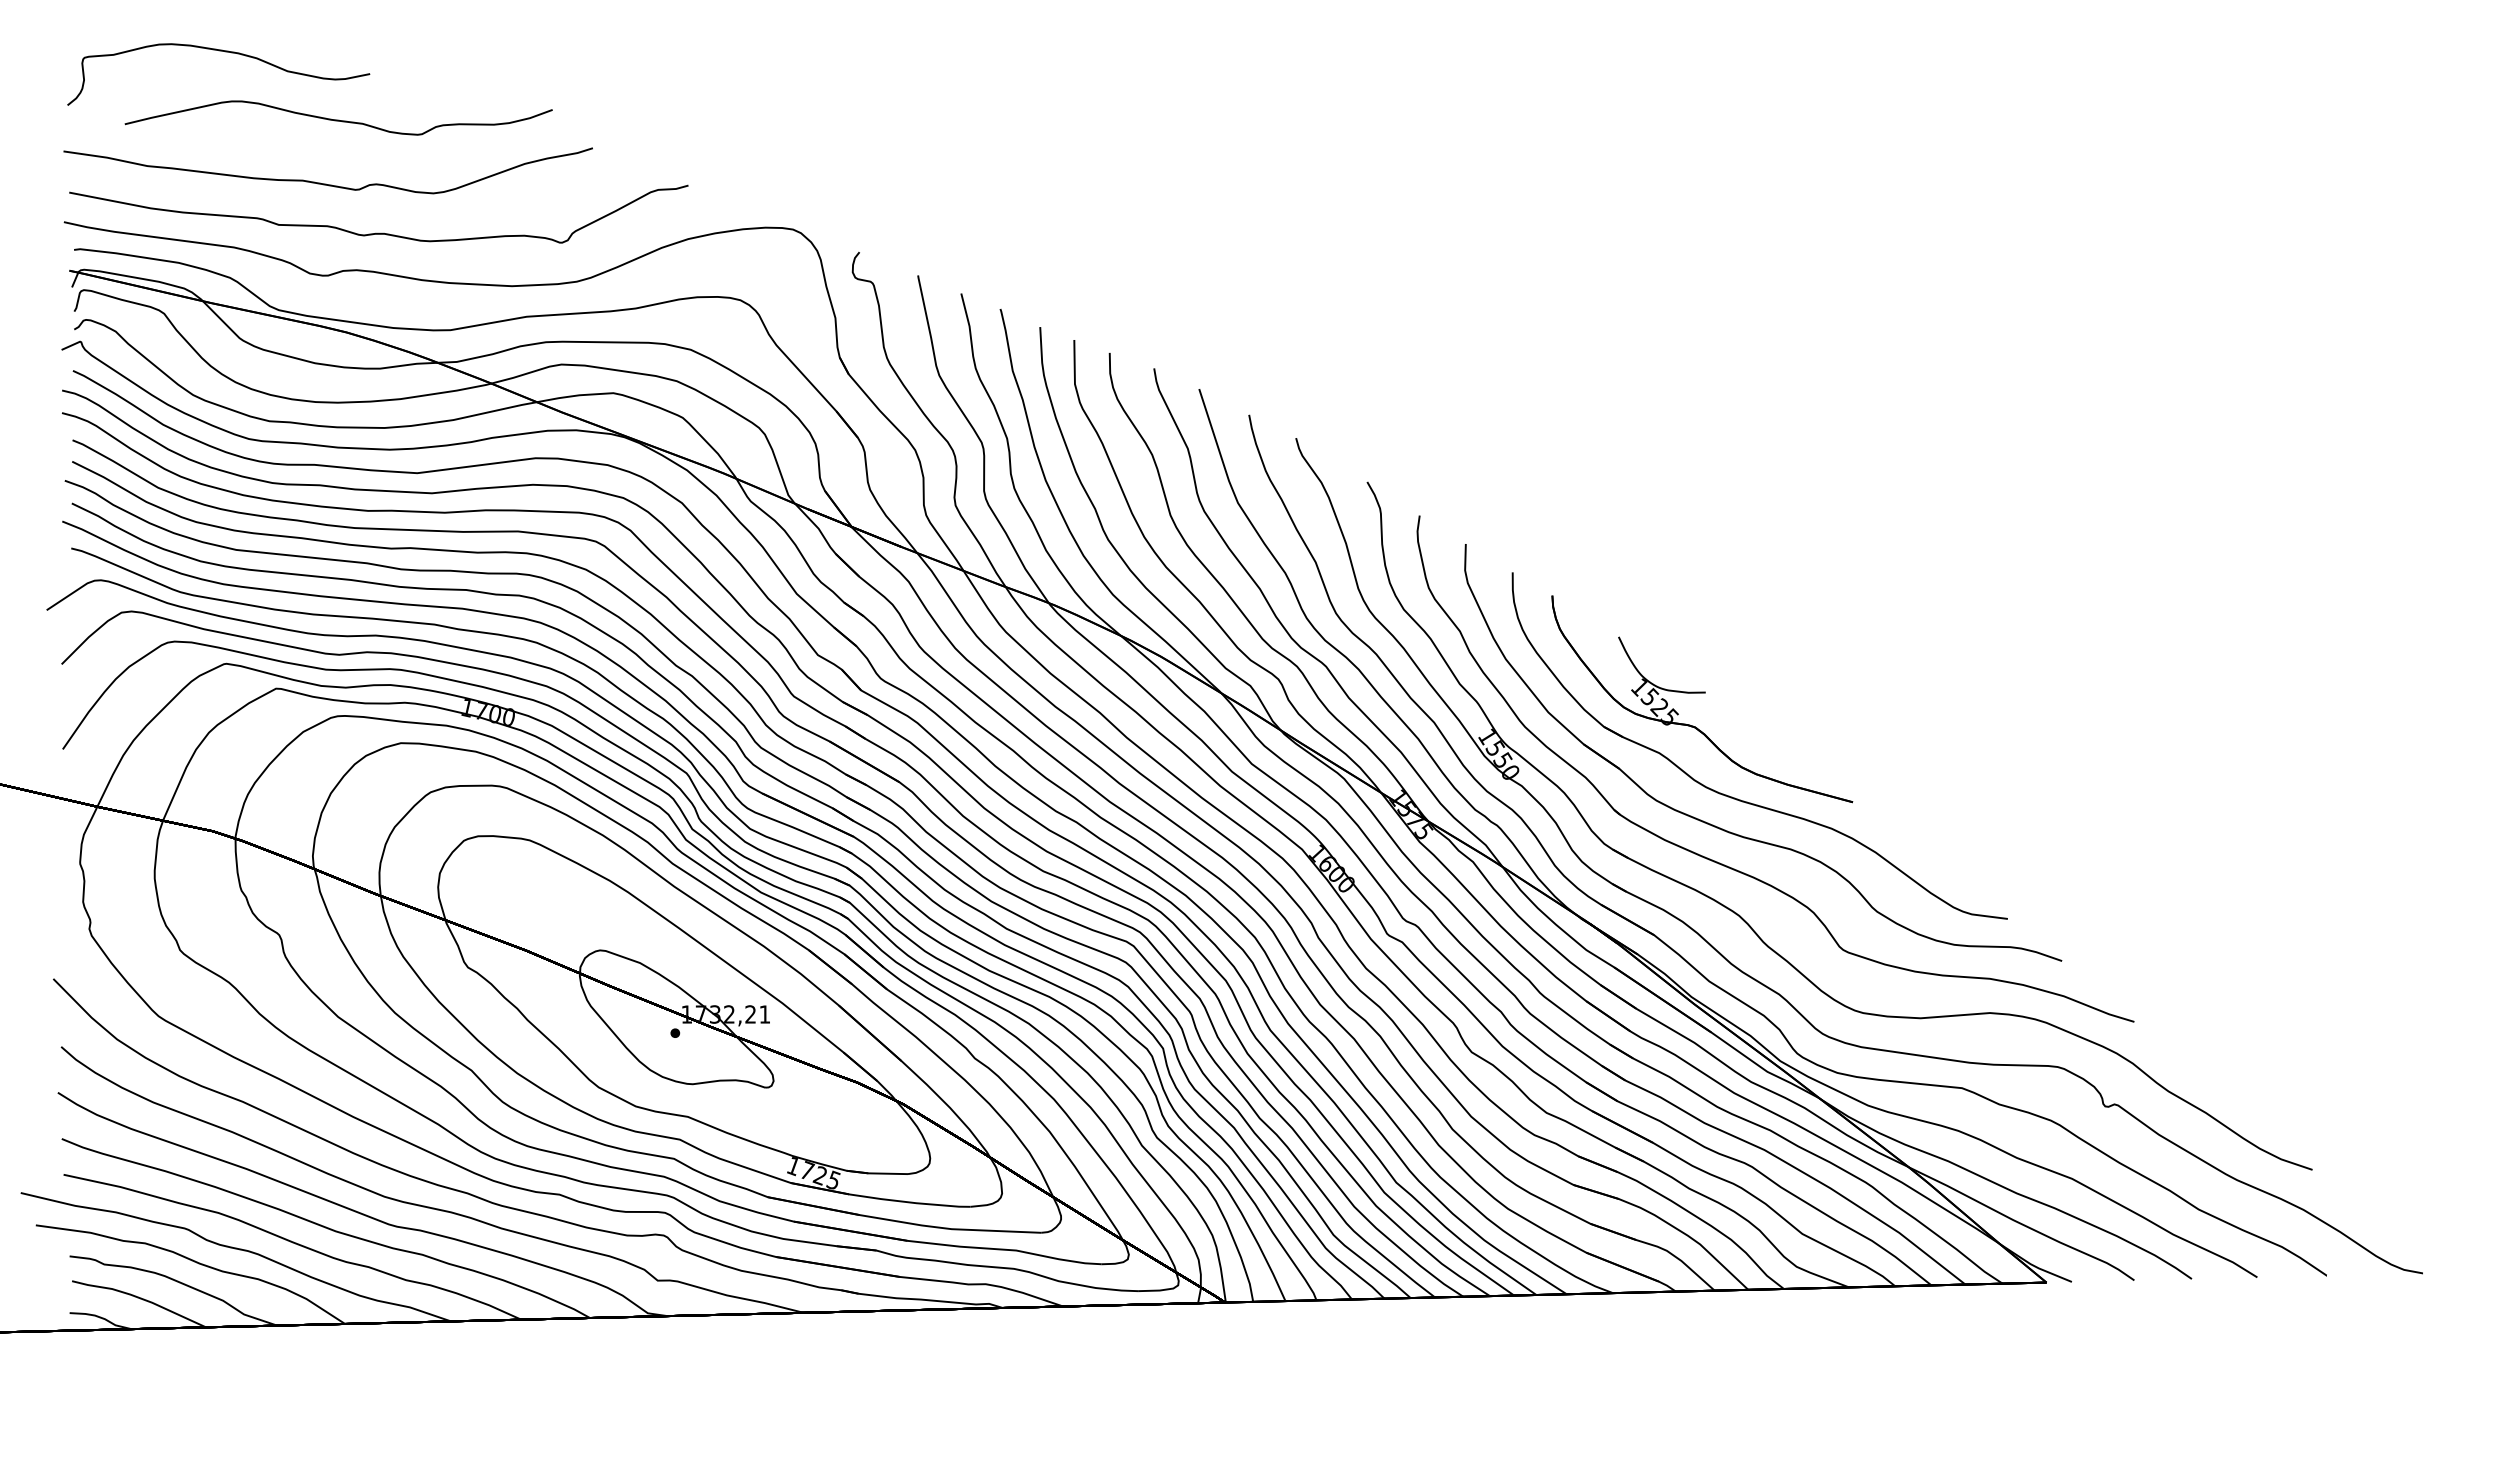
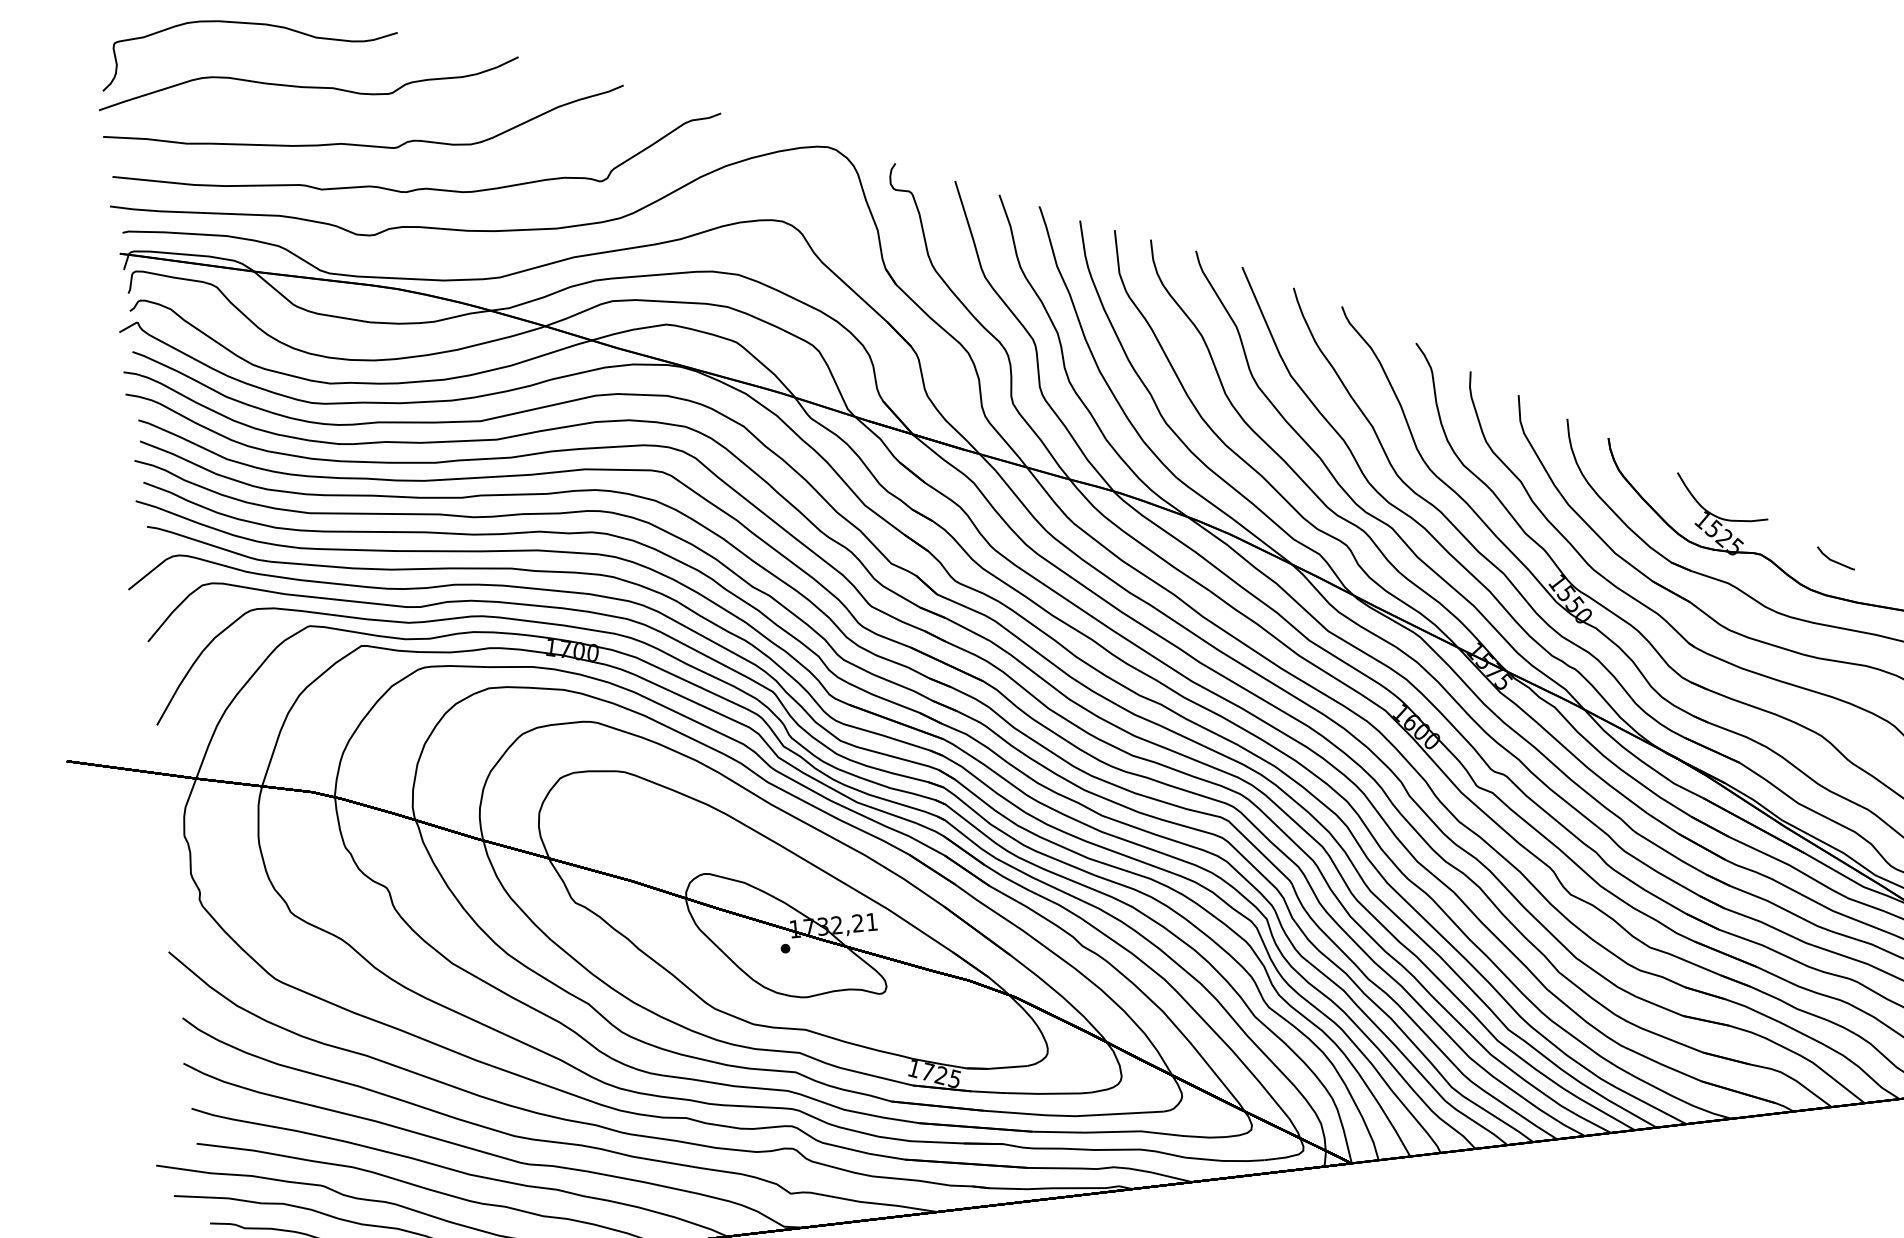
curve: (338, 119) -> (308, 86), moved
line: (1769, 740) -> (1835, 560), added

